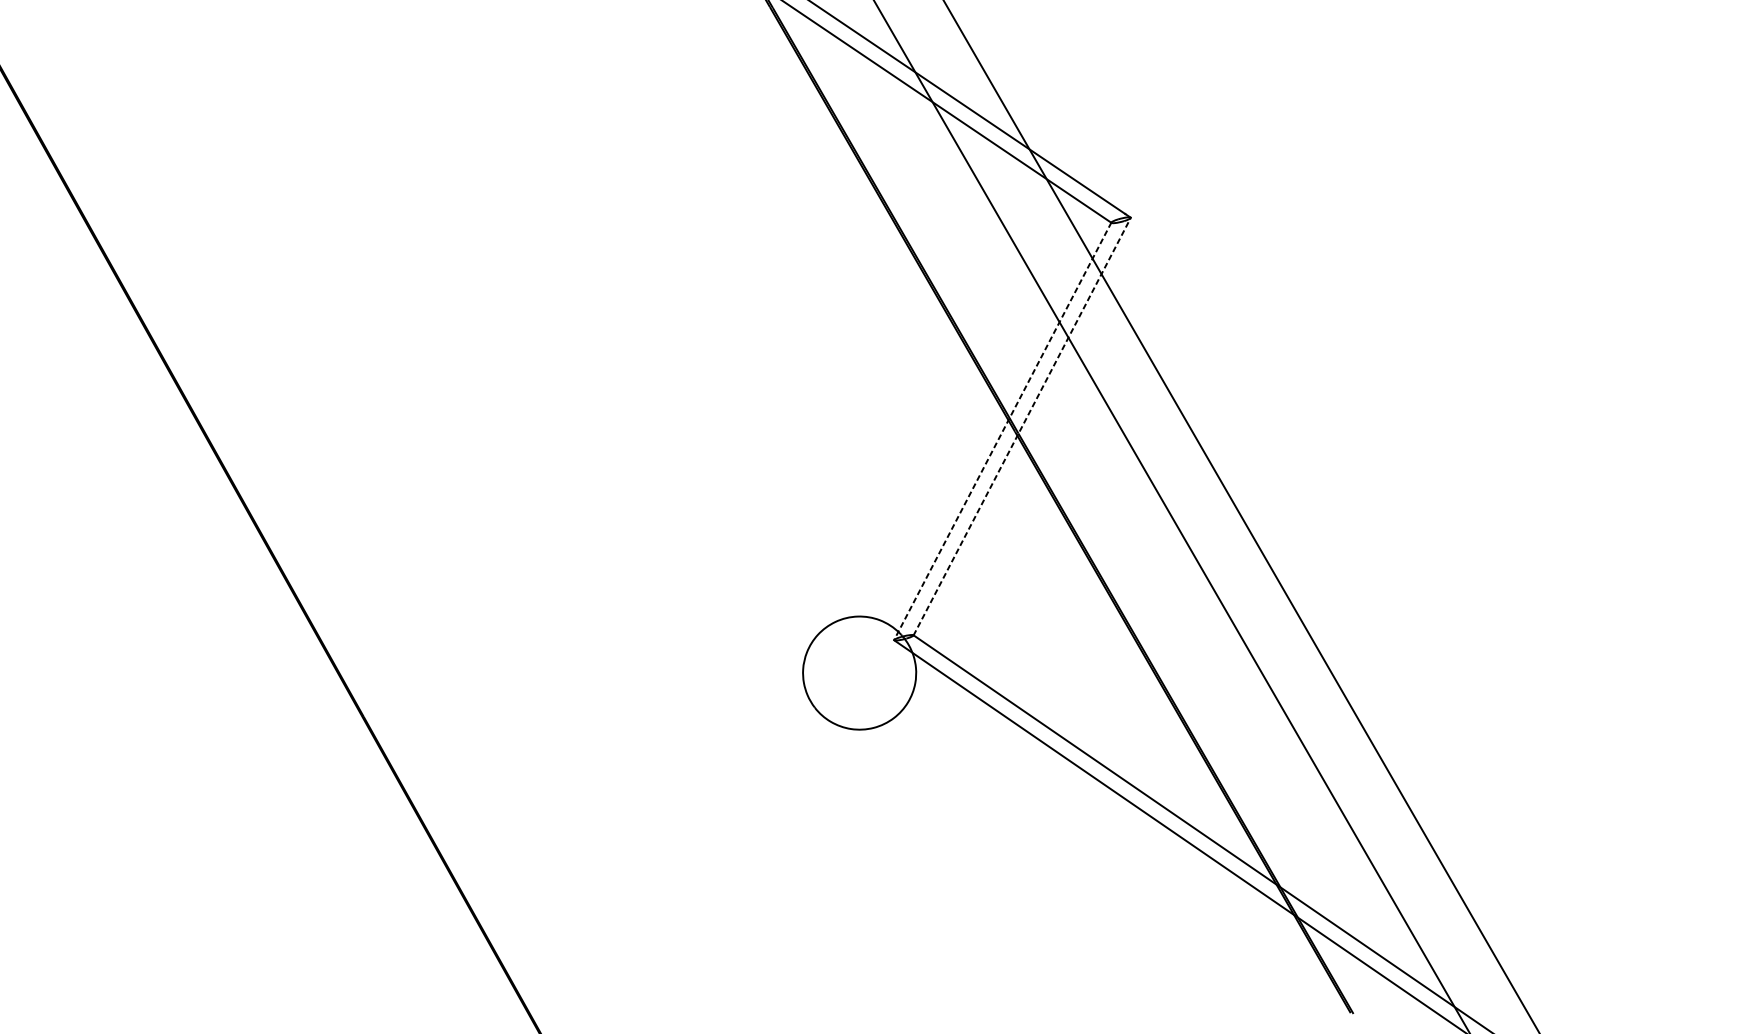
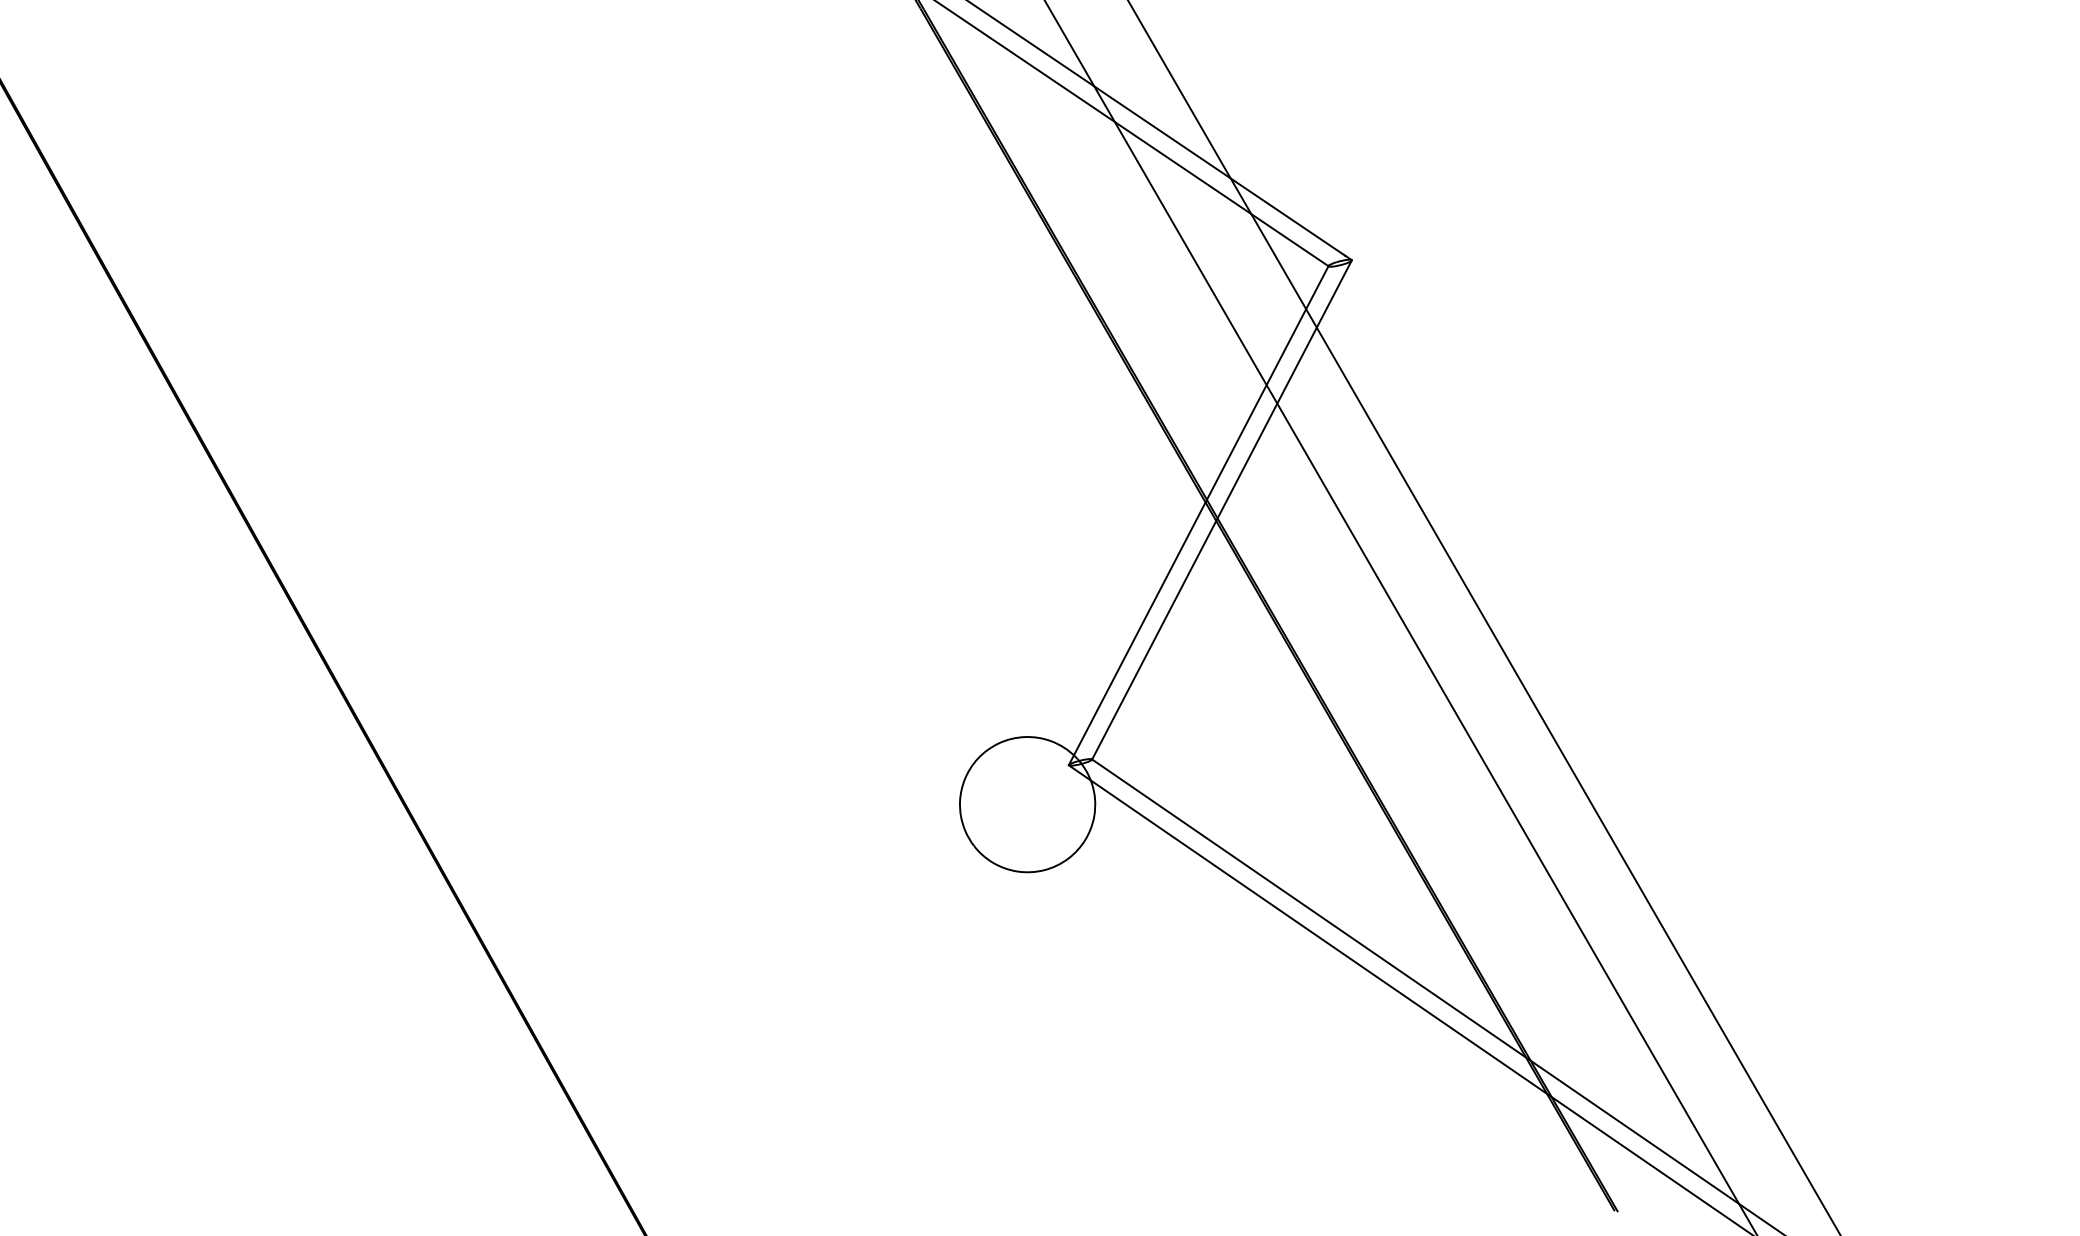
line: (1022, 426) -> (1222, 509), dashed -> solid
line: (1002, 431) -> (1198, 515), dashed -> solid

